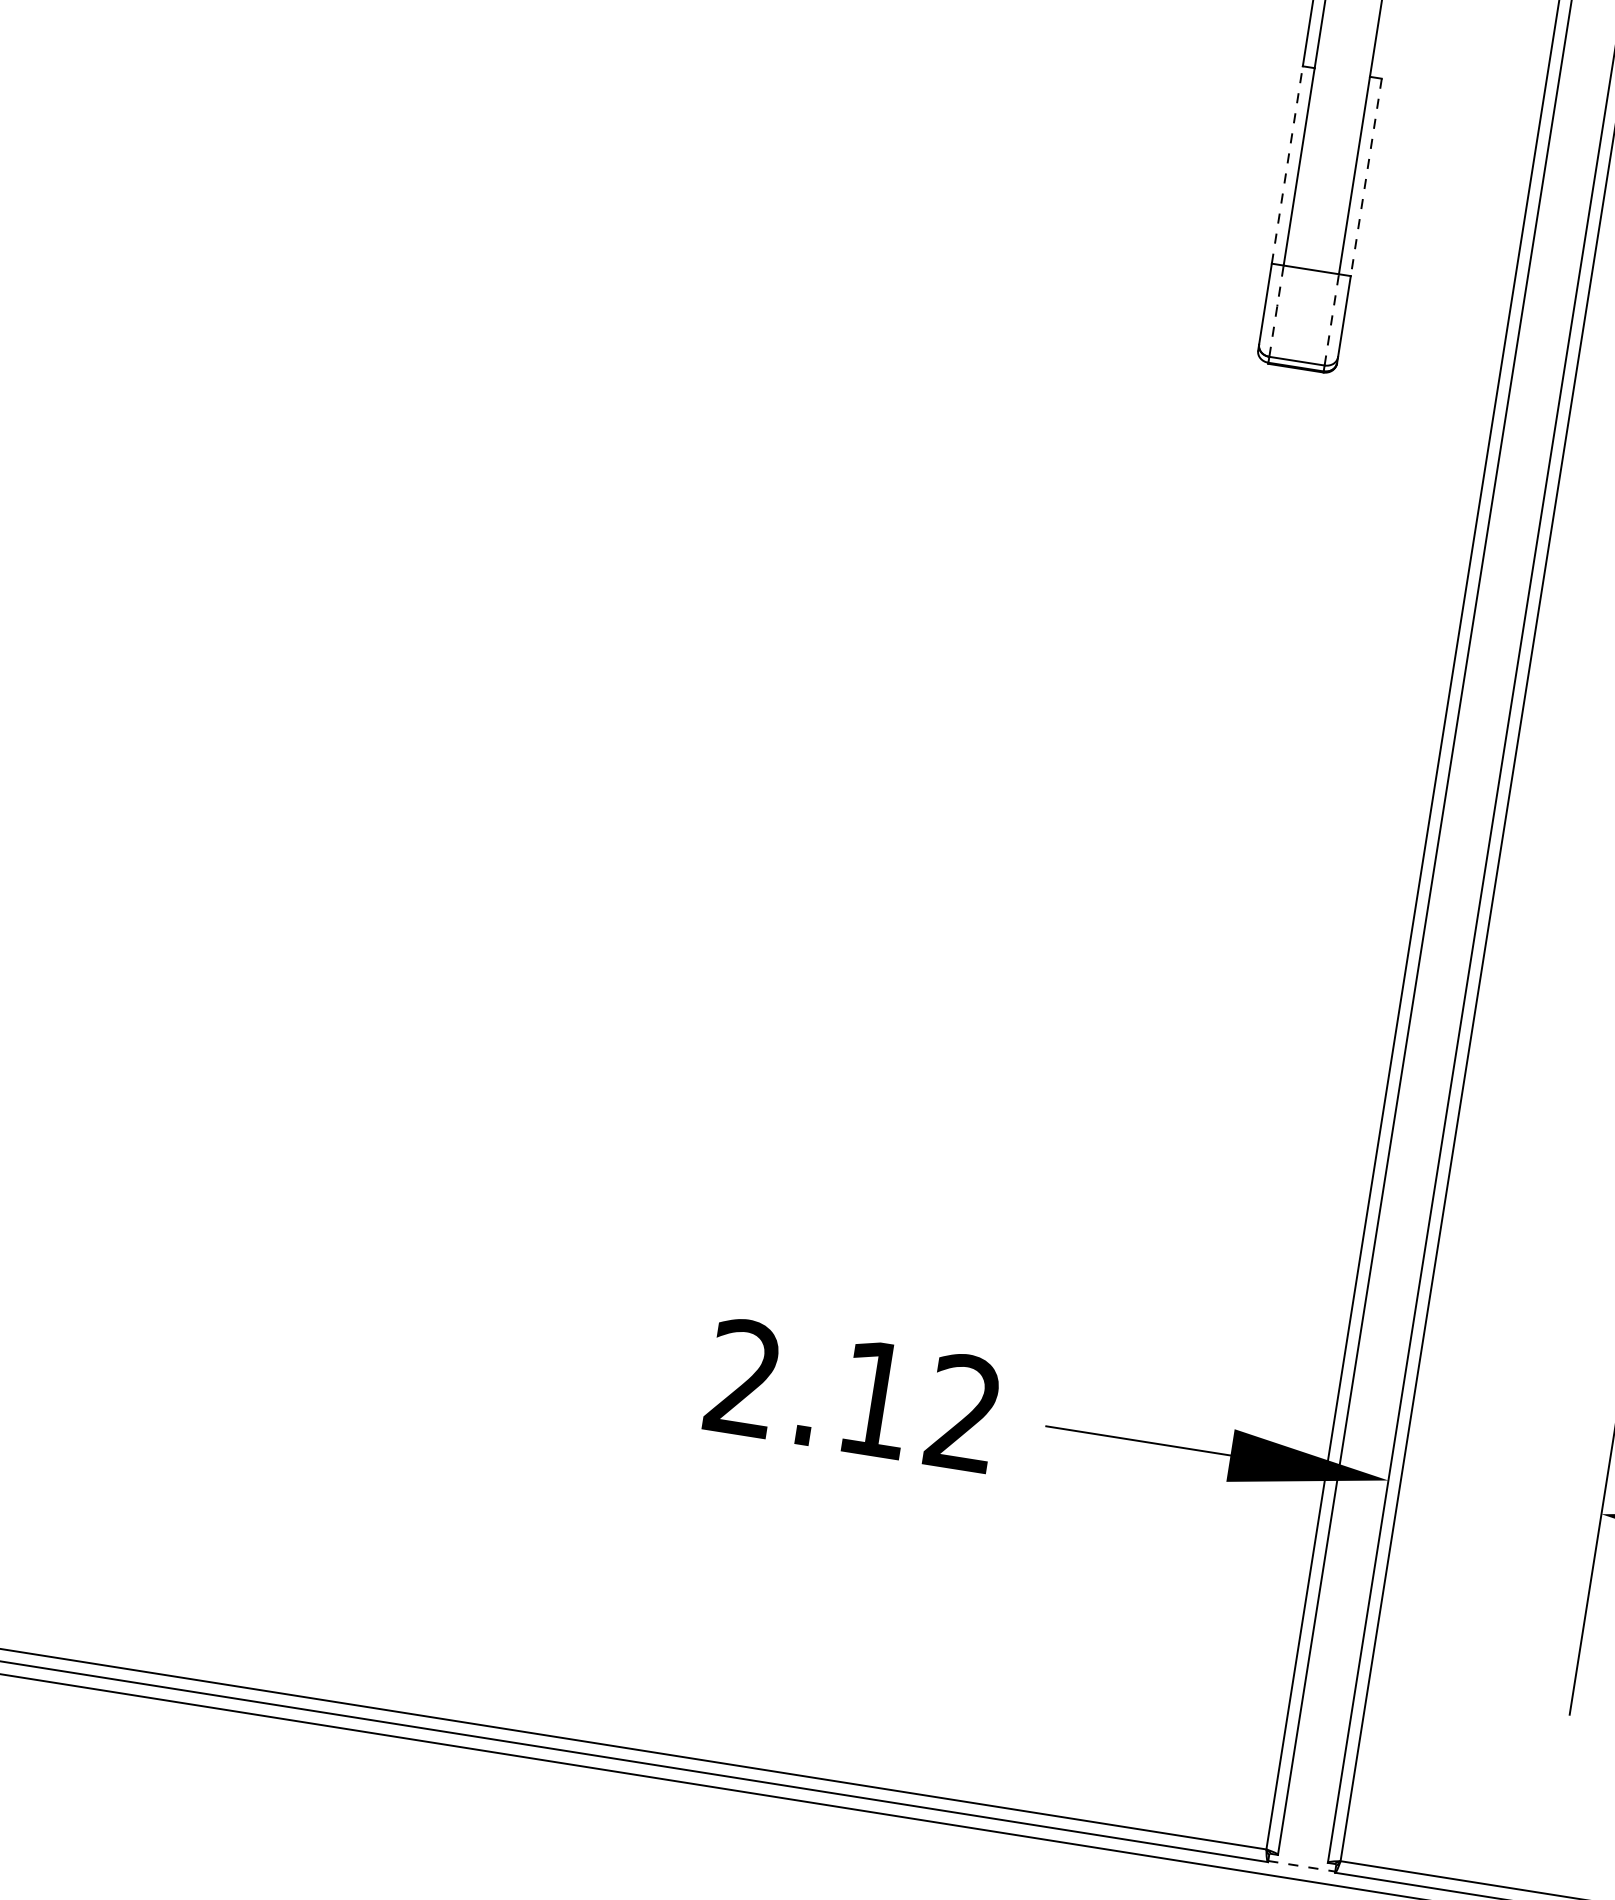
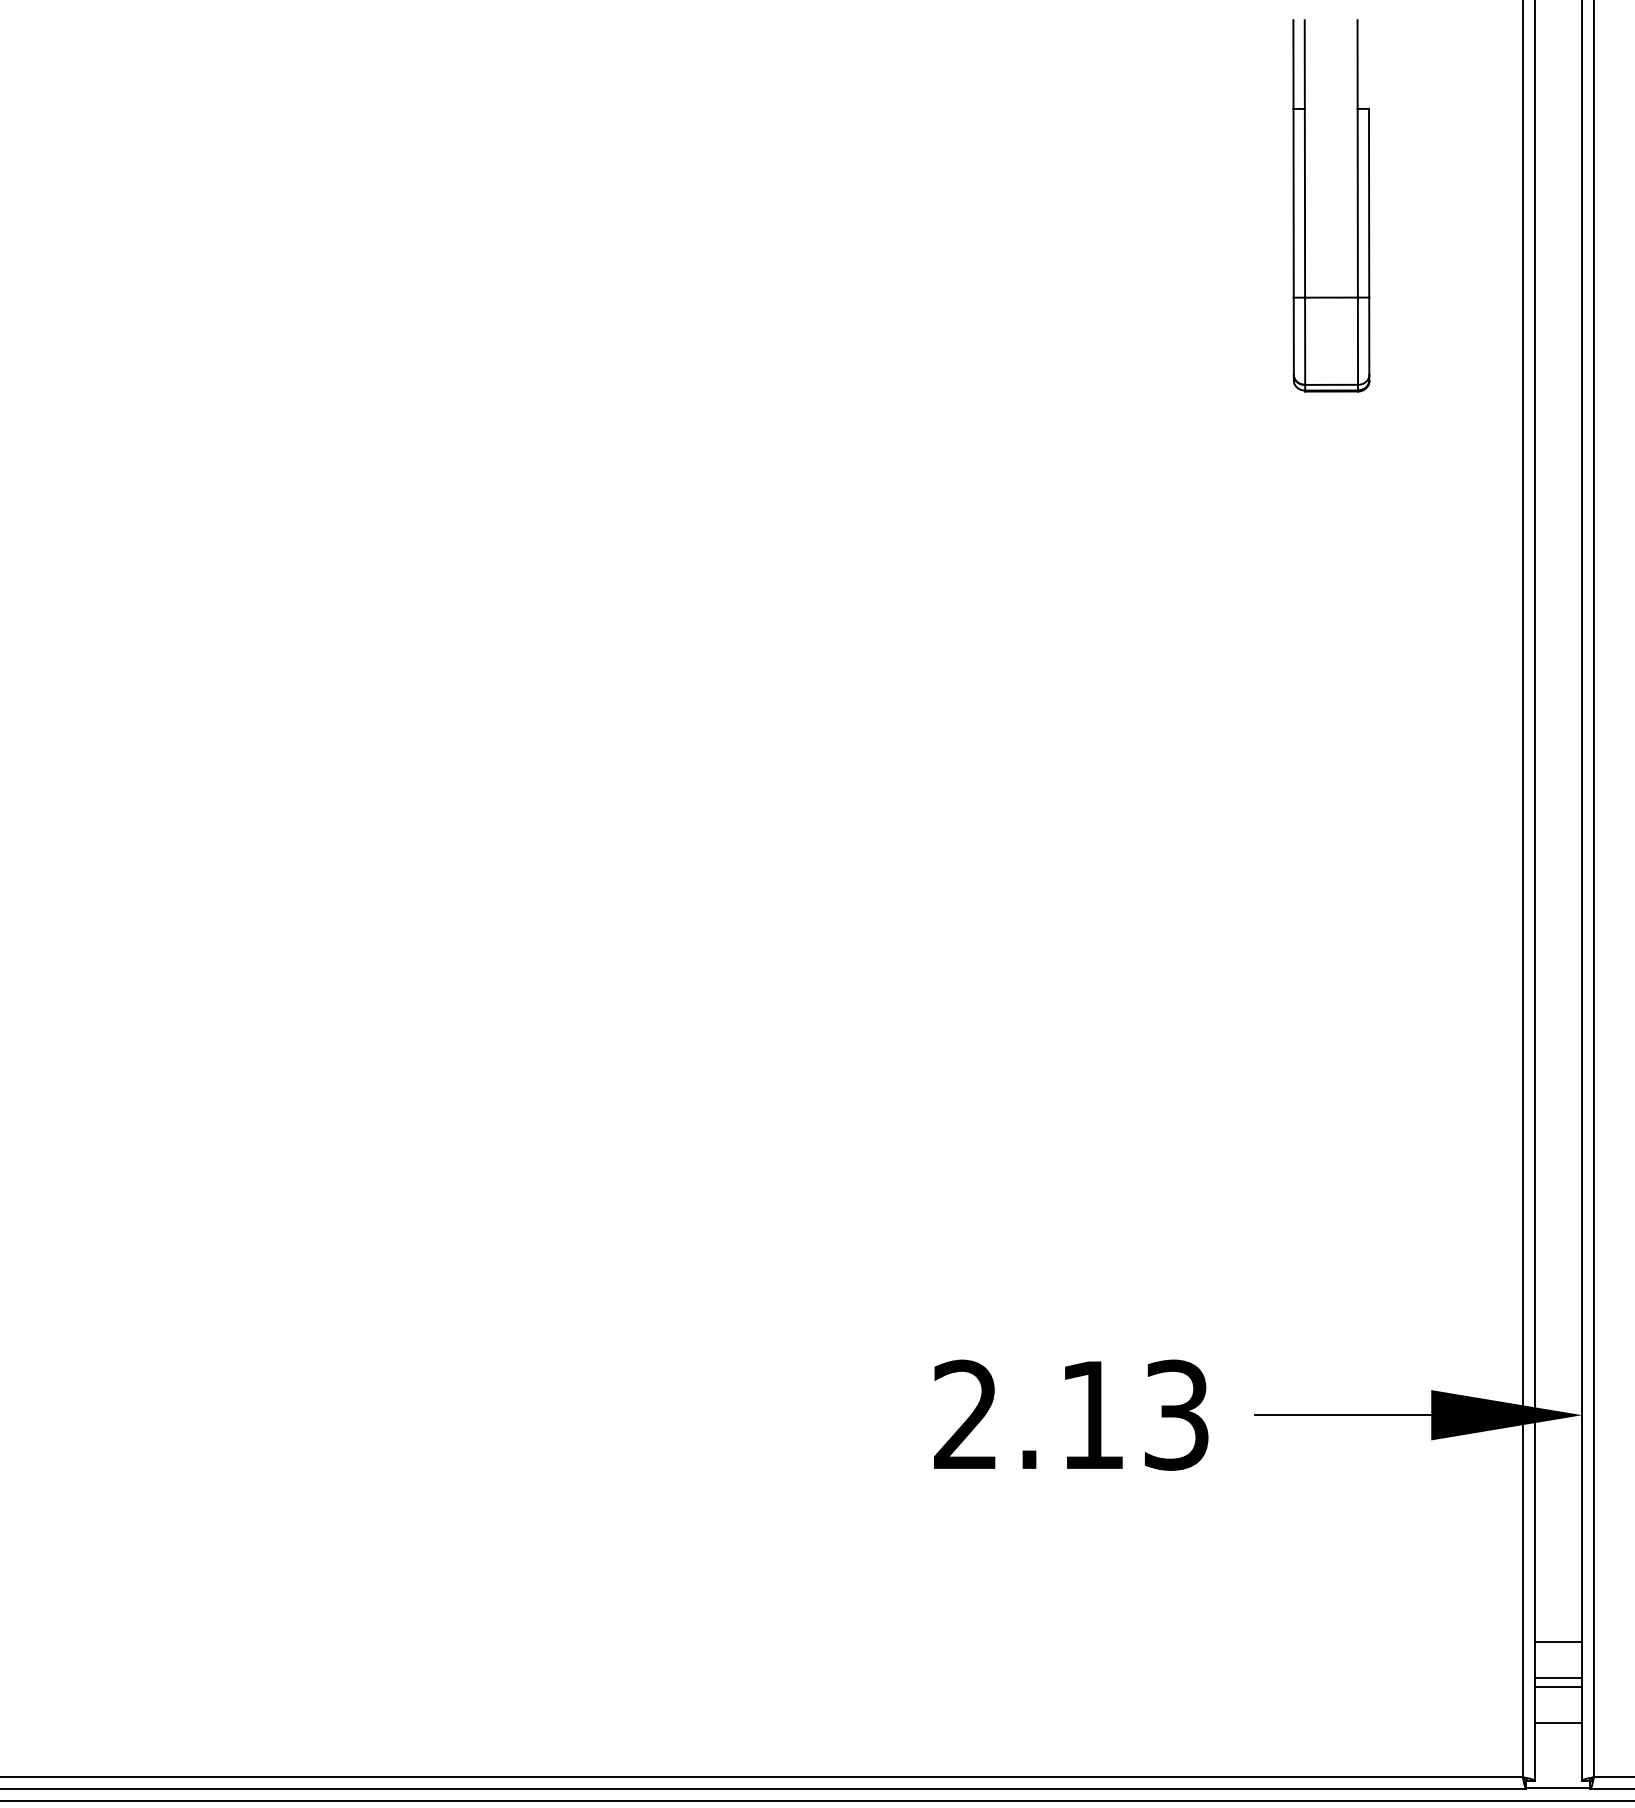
line: (1287, 164) -> (1293, 202), dashed -> solid
line: (1366, 177) -> (1369, 203), dashed -> solid
line: (1276, 311) -> (1305, 341), dashed -> solid
line: (1331, 320) -> (1357, 341), dashed -> solid
text: (964, 1412) -> (1176, 1414), 2.12 -> 2.13
line: (1325, 1714) -> (1558, 1642), added
line: (1319, 1751) -> (1558, 1678), added
line: (1318, 1761) -> (1558, 1687), added
line: (1312, 1798) -> (1558, 1722), added
line: (1301, 1866) -> (1558, 1787), dashed -> solid

